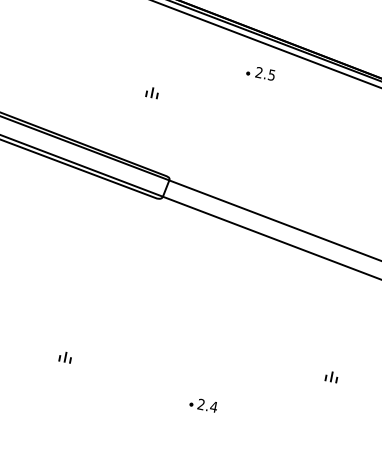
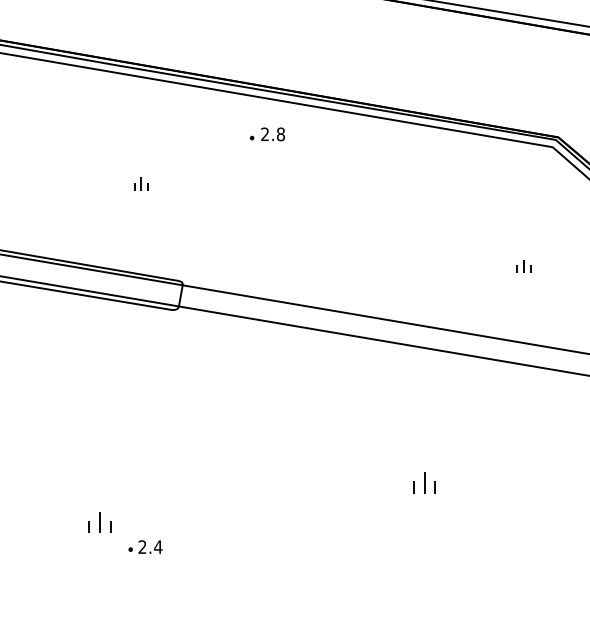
text: (271, 75) -> (280, 134), 2.5 -> 2.8
part: (65, 357) -> (99, 522), size x1.6
part: (331, 376) -> (424, 482), size x1.6
part: (203, 404) -> (145, 546), moved

